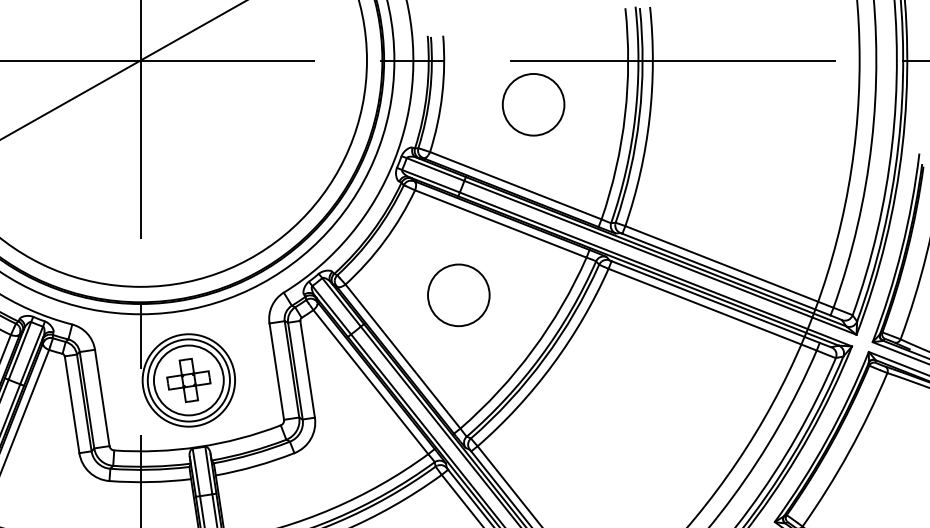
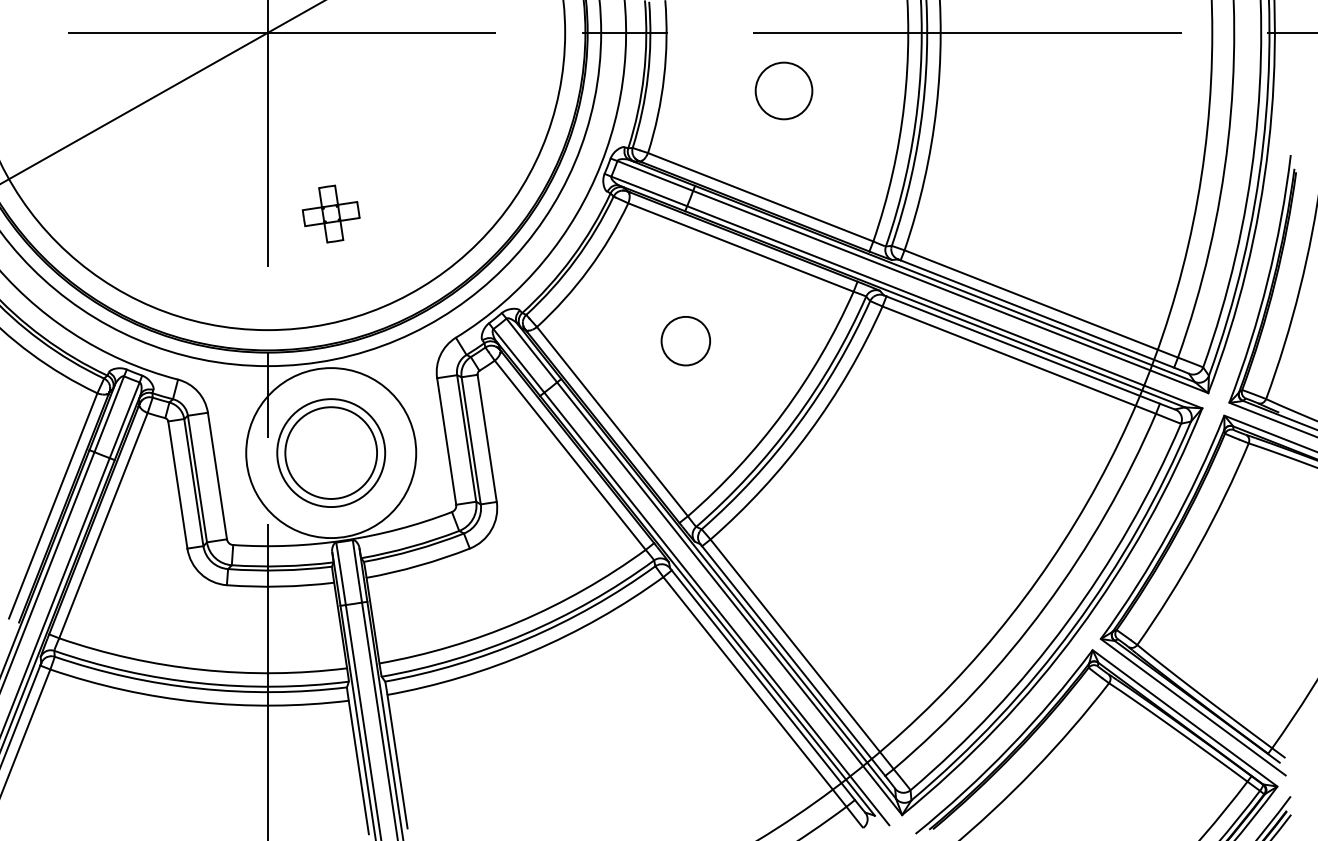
circle: (533, 104) -> (783, 90), size x0.7
circle: (458, 294) -> (685, 340), size x0.6
circle: (188, 380) -> (330, 452), size x1.4
part: (188, 380) -> (330, 213), moved

